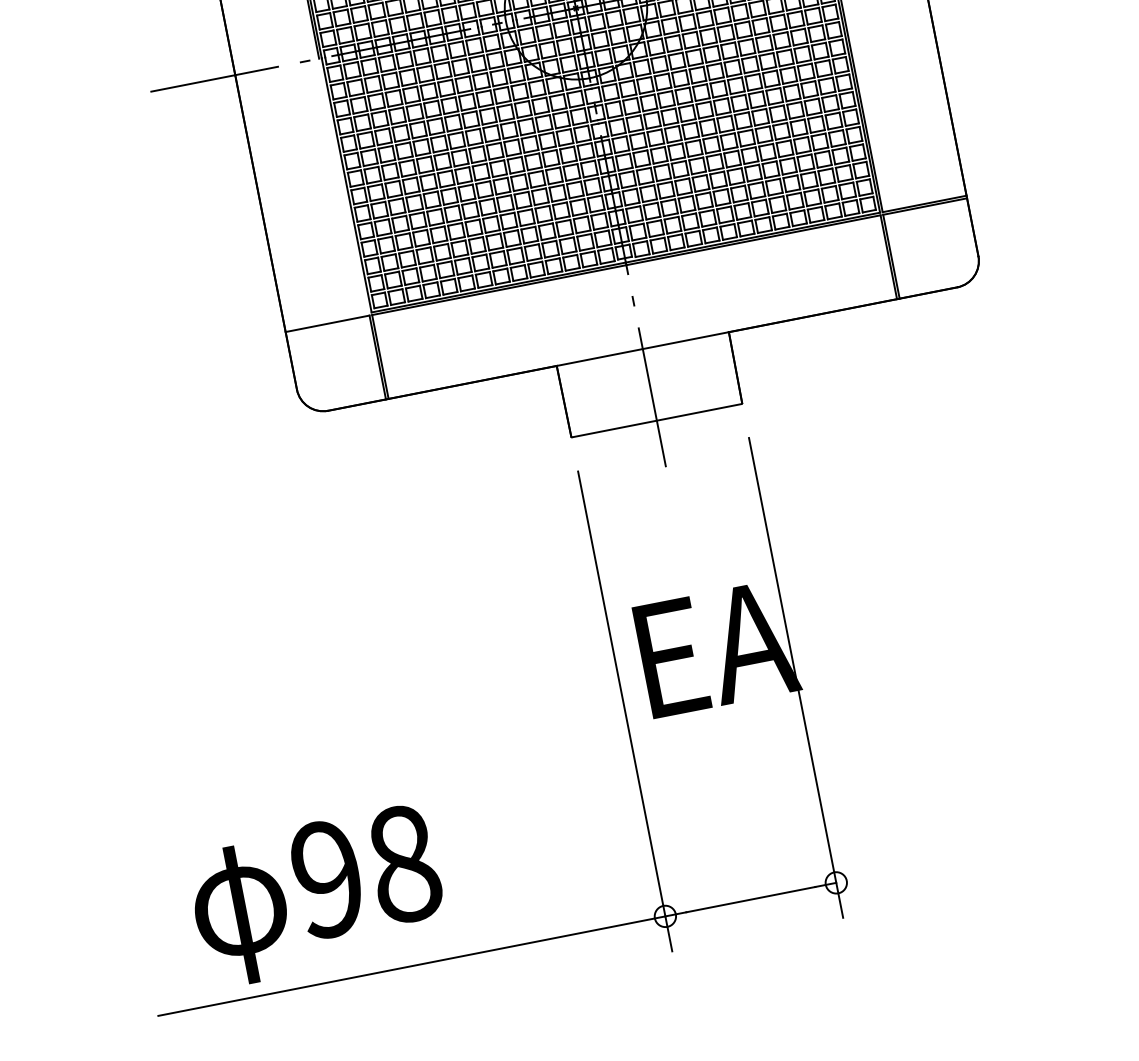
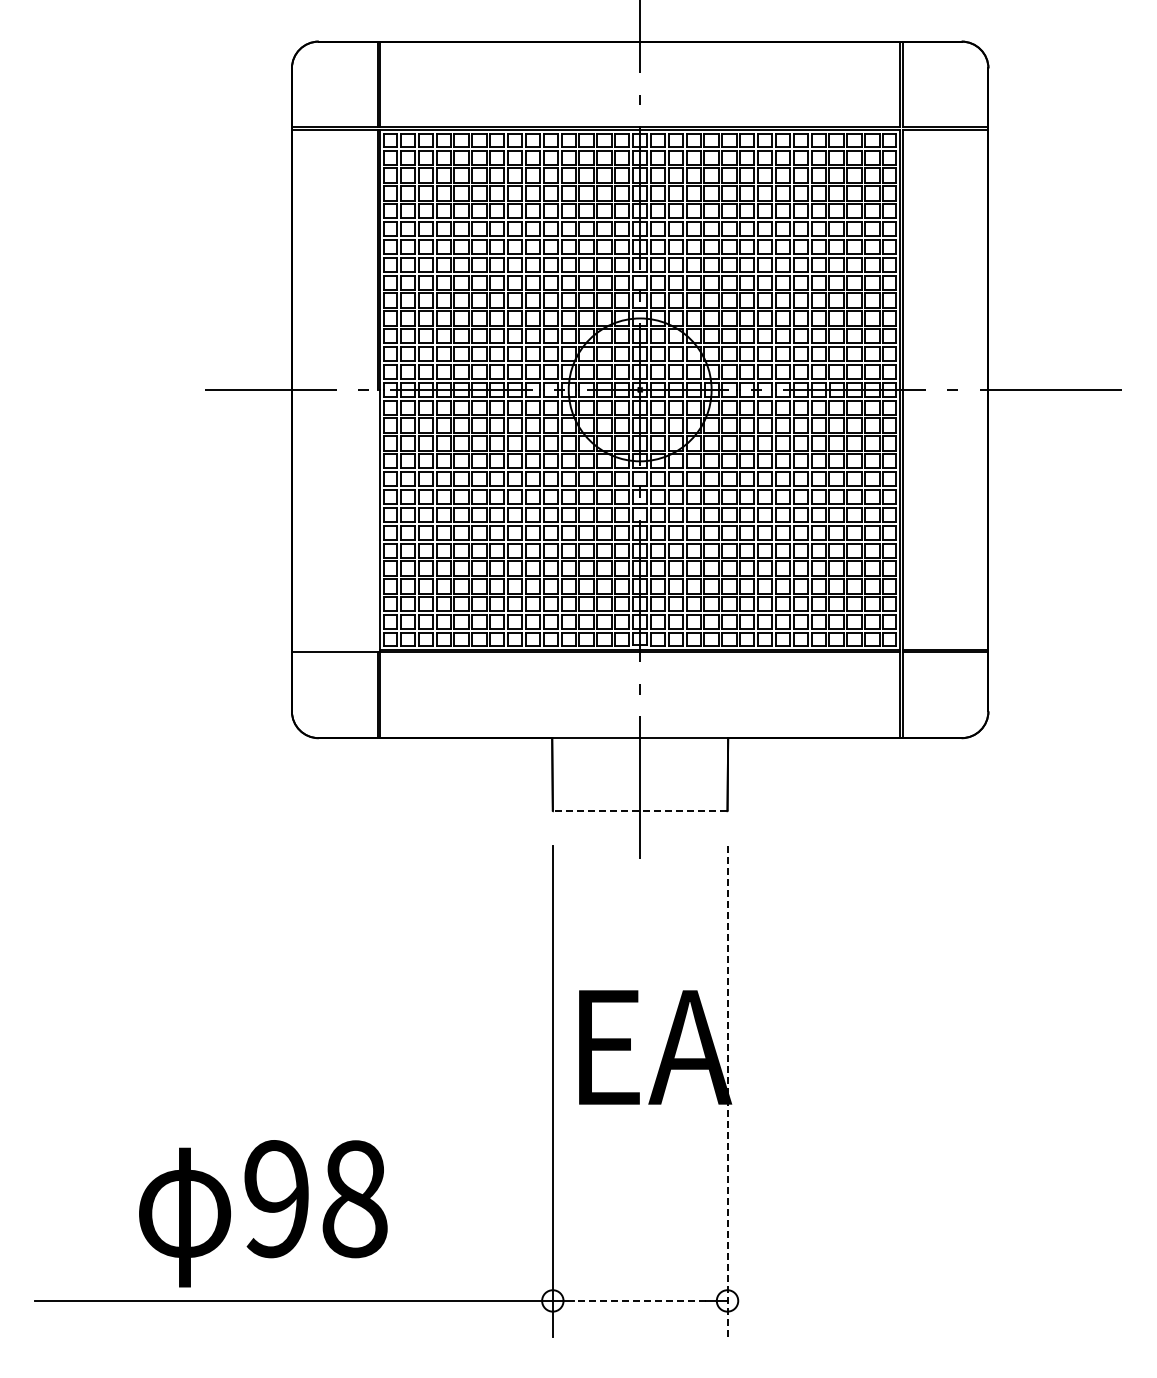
line: (656, 420) -> (639, 811), solid -> dashed
line: (796, 677) -> (727, 1091), solid -> dashed
text: (317, 895) -> (263, 1213), moved
line: (751, 899) -> (640, 1300), solid -> dashed

